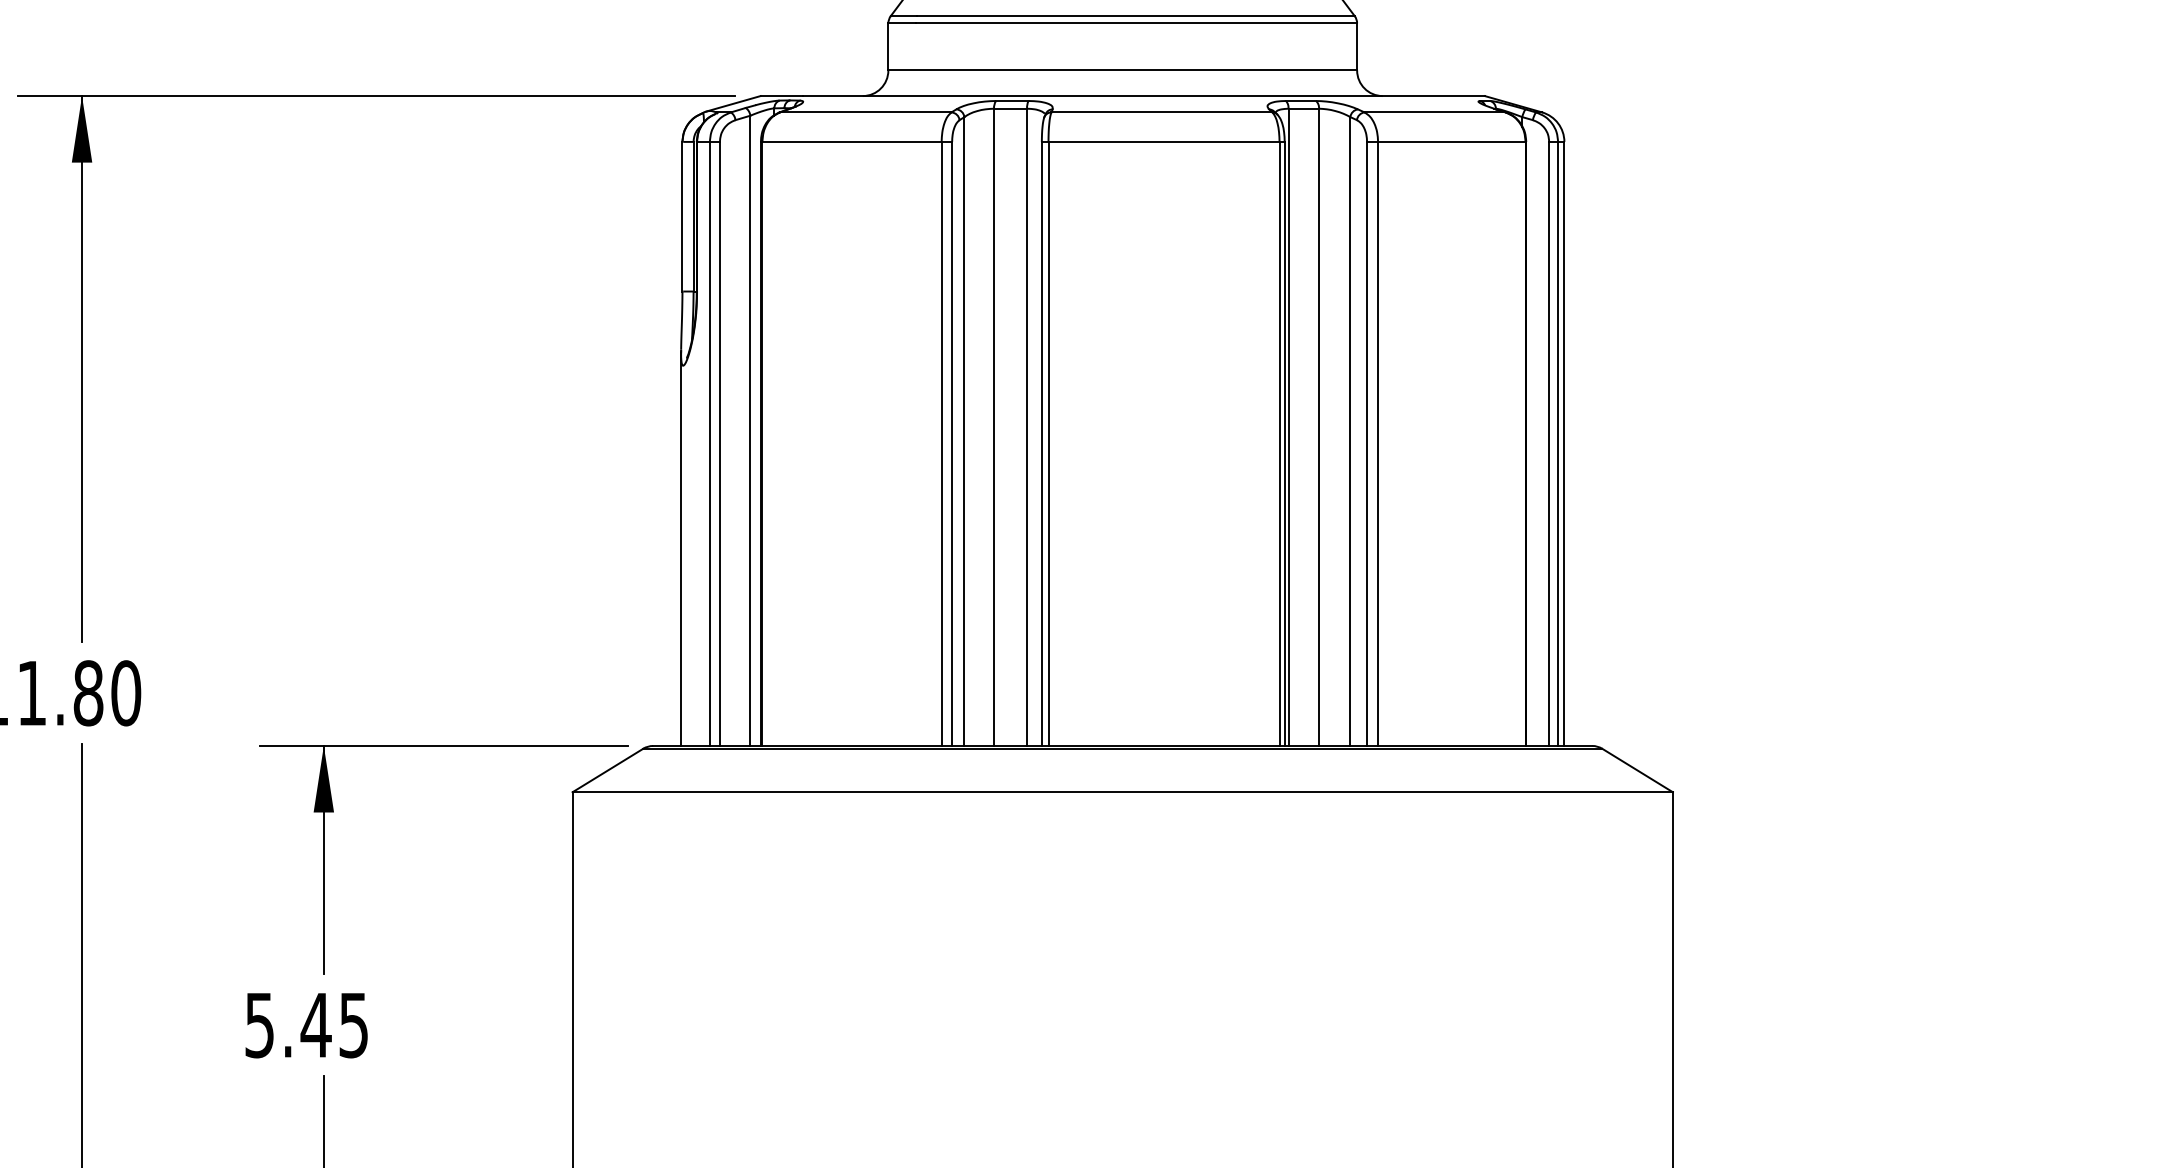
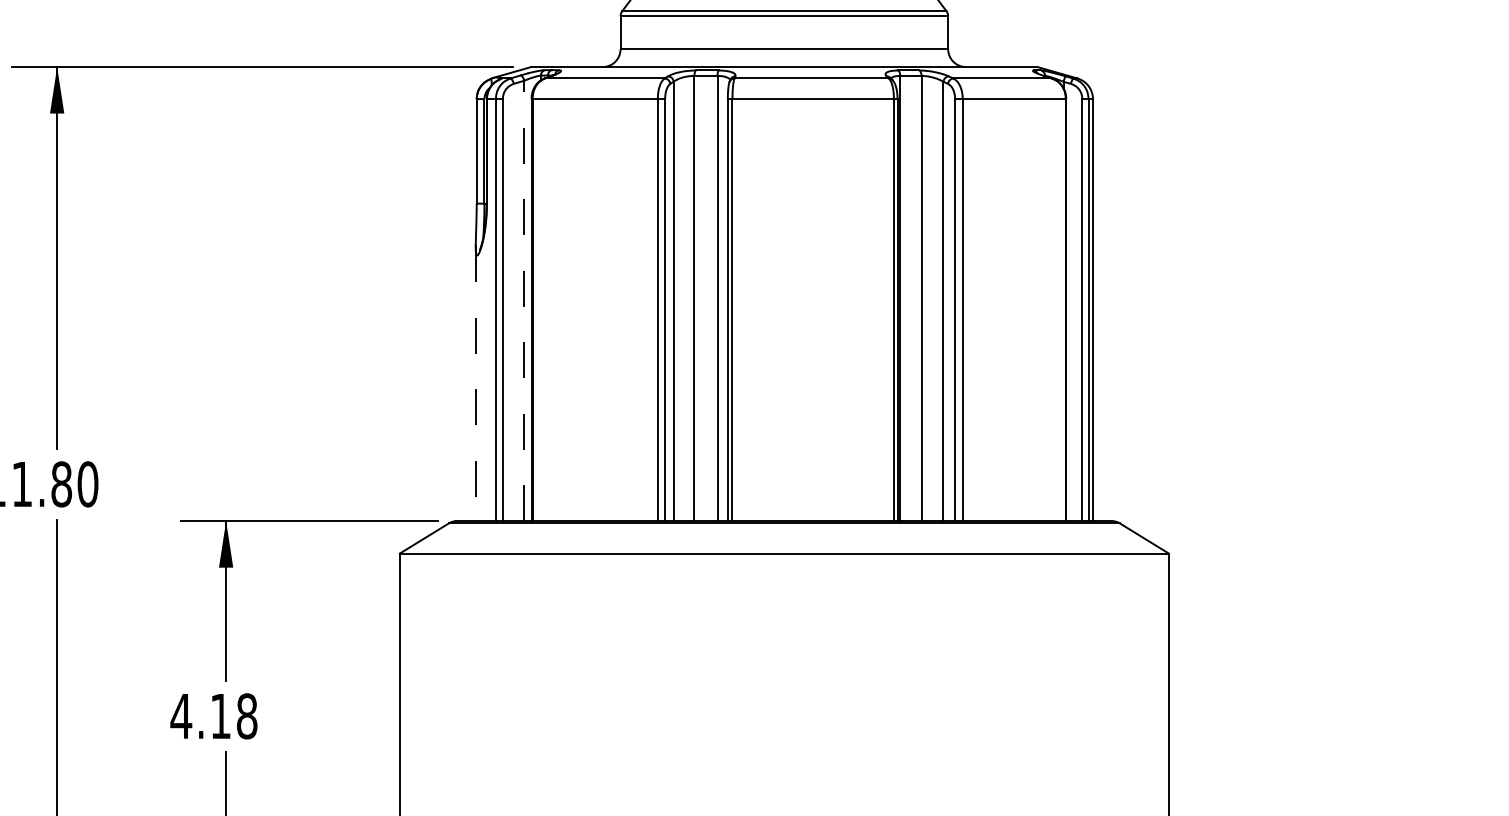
line: (750, 430) -> (524, 300), solid -> dashed
line: (680, 550) -> (475, 384), solid -> dashed
text: (305, 1025) -> (213, 716), 5.45 -> 4.18

